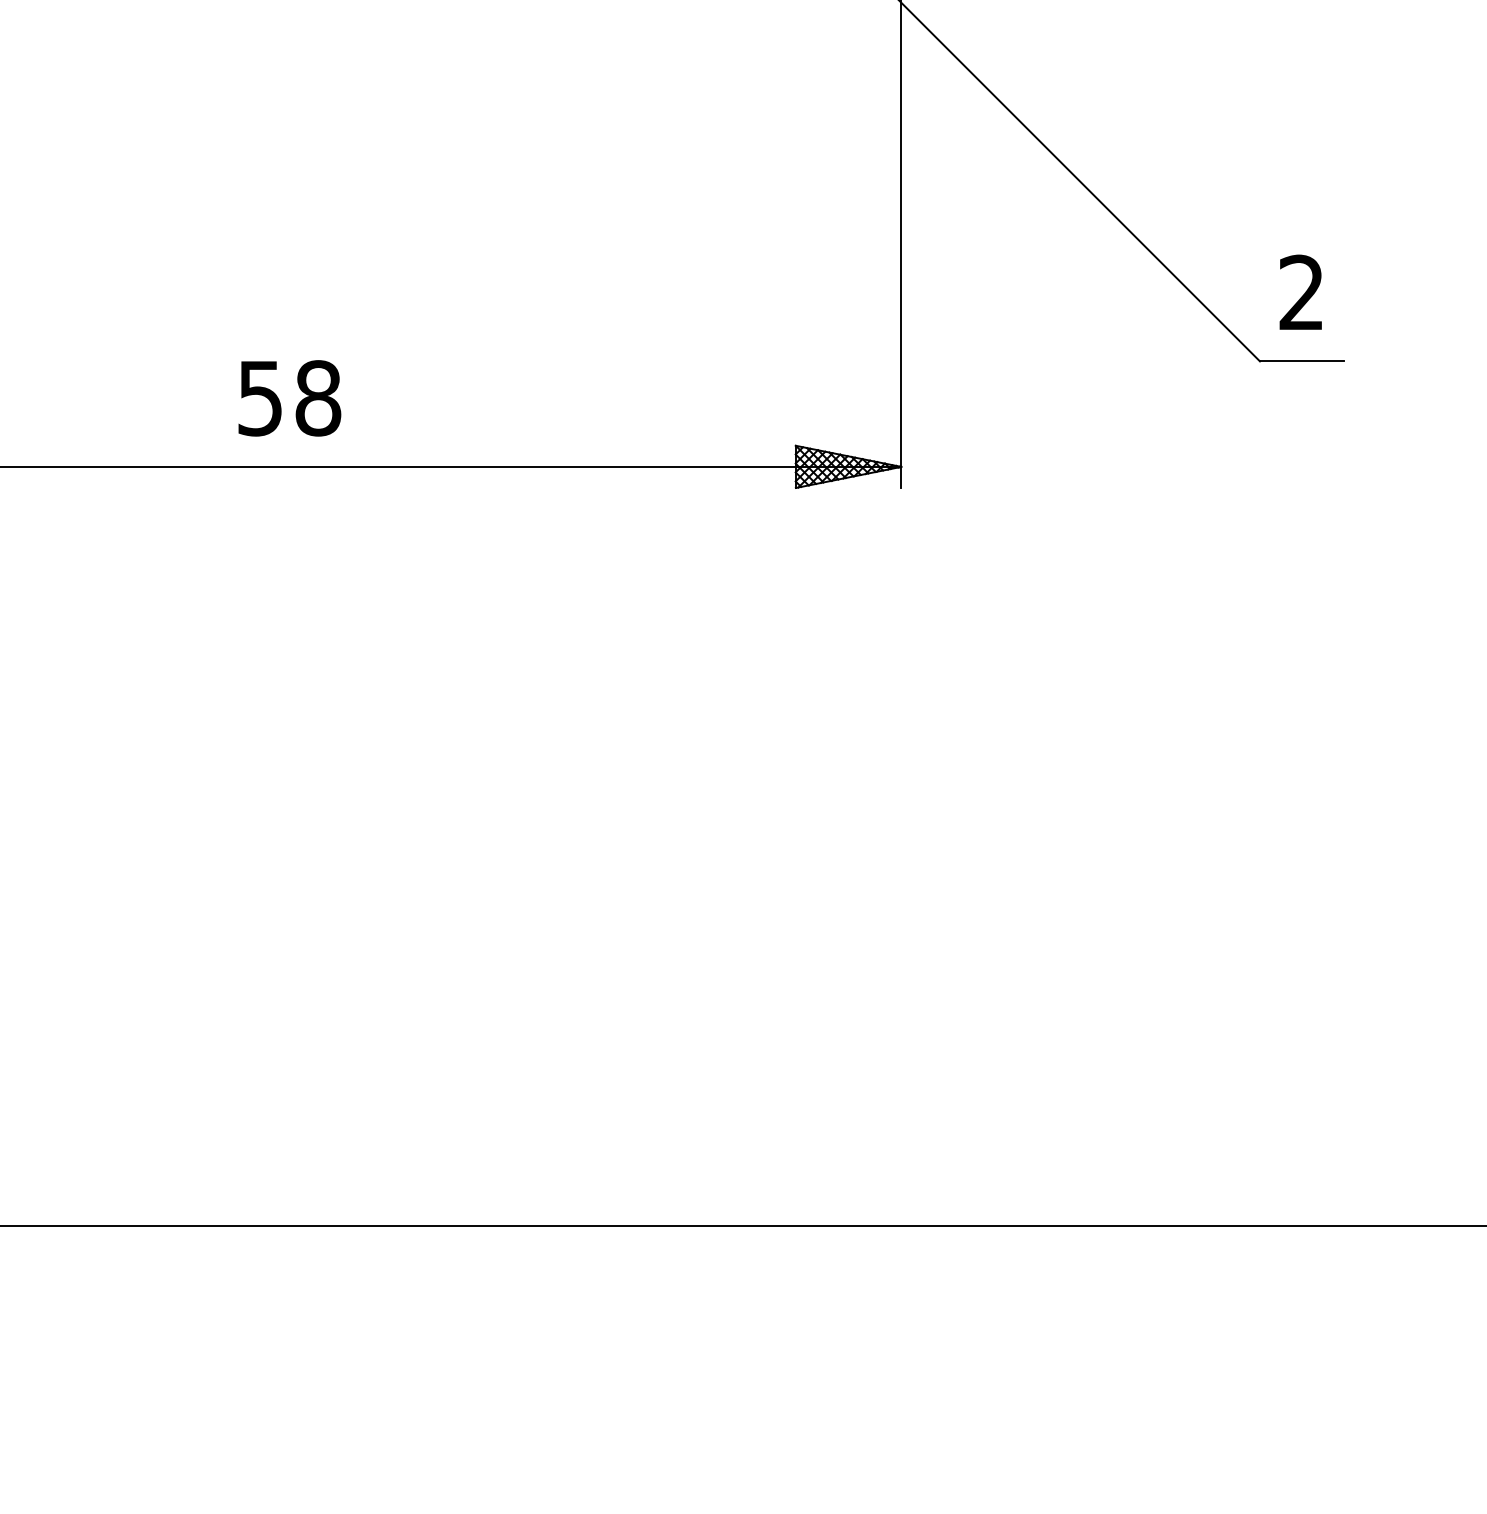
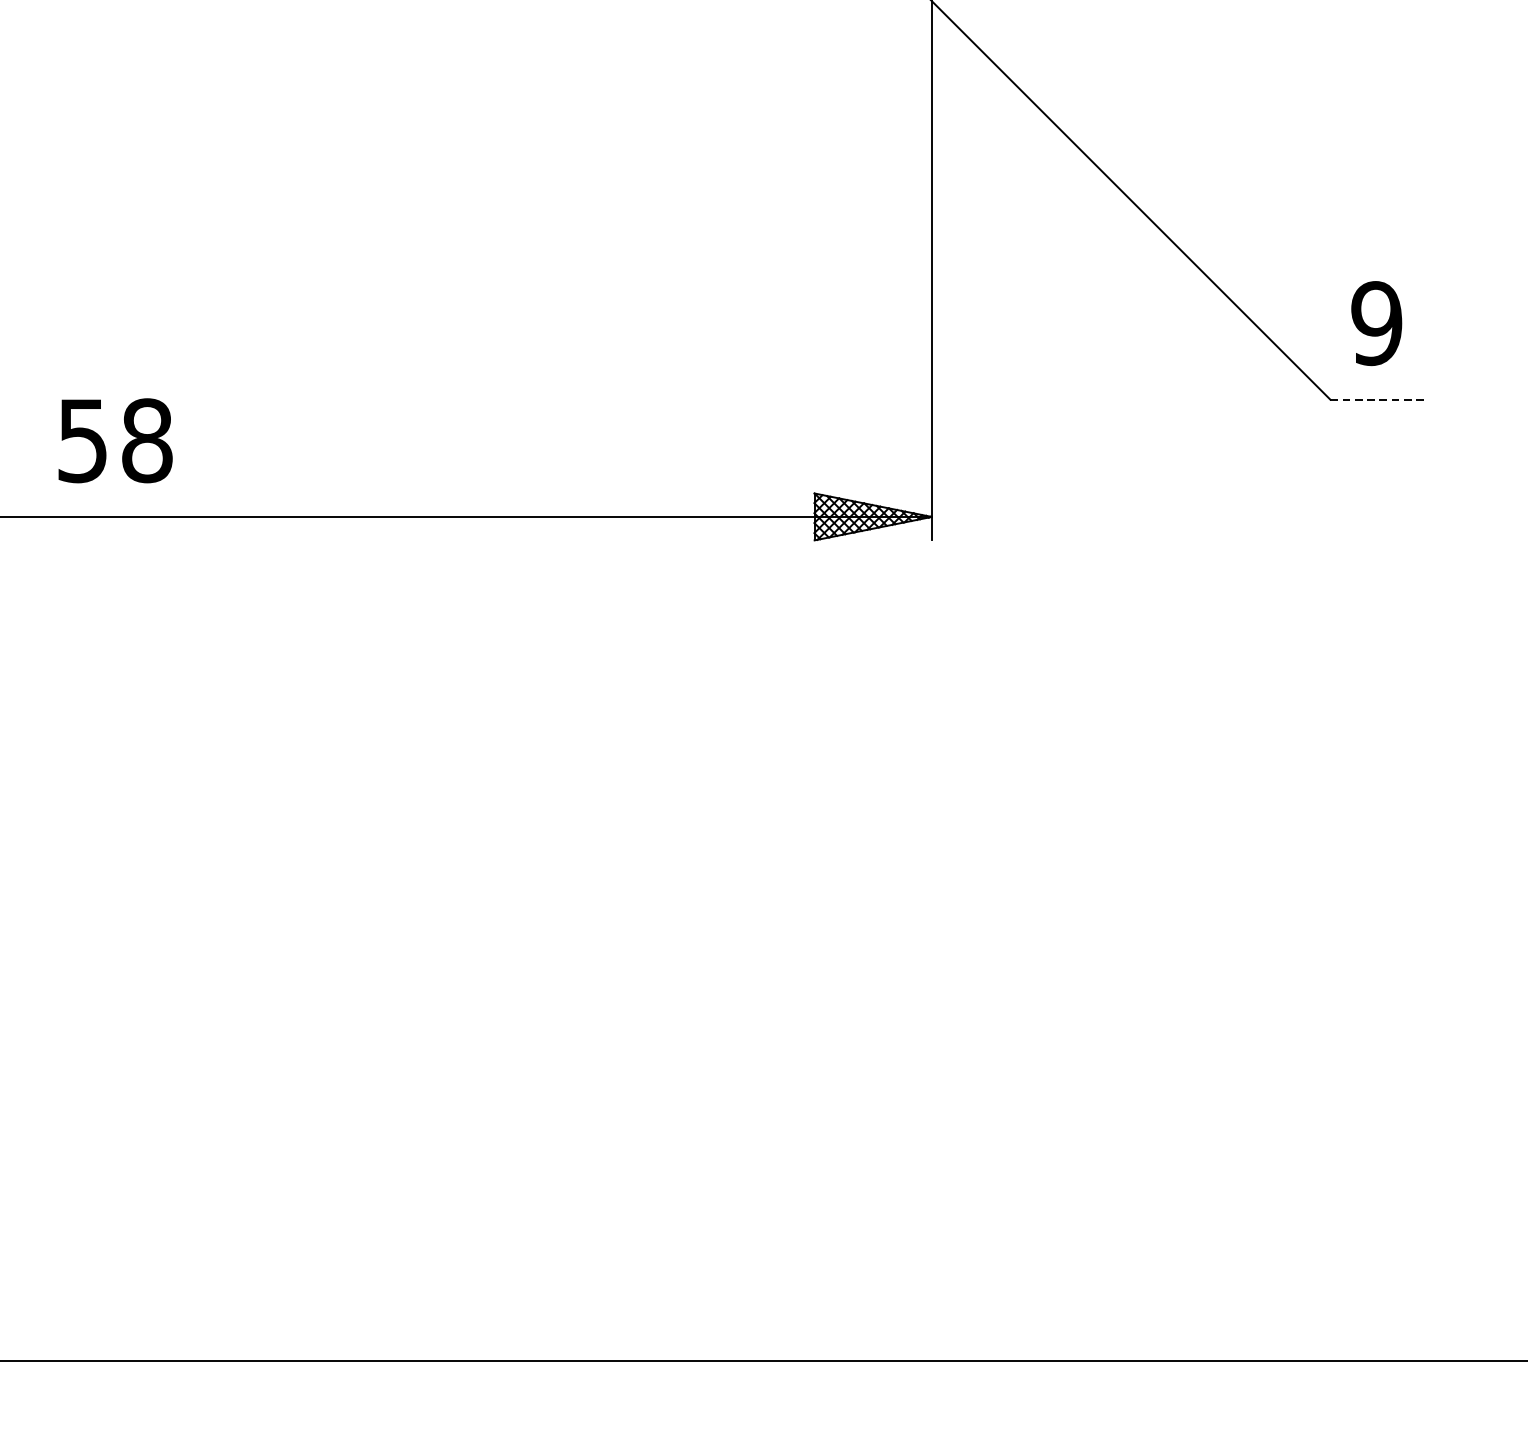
text: (1301, 292) -> (1376, 323), 2 -> 9
line: (1301, 361) -> (1376, 399), solid -> dashed
text: (289, 398) -> (115, 440), moved

